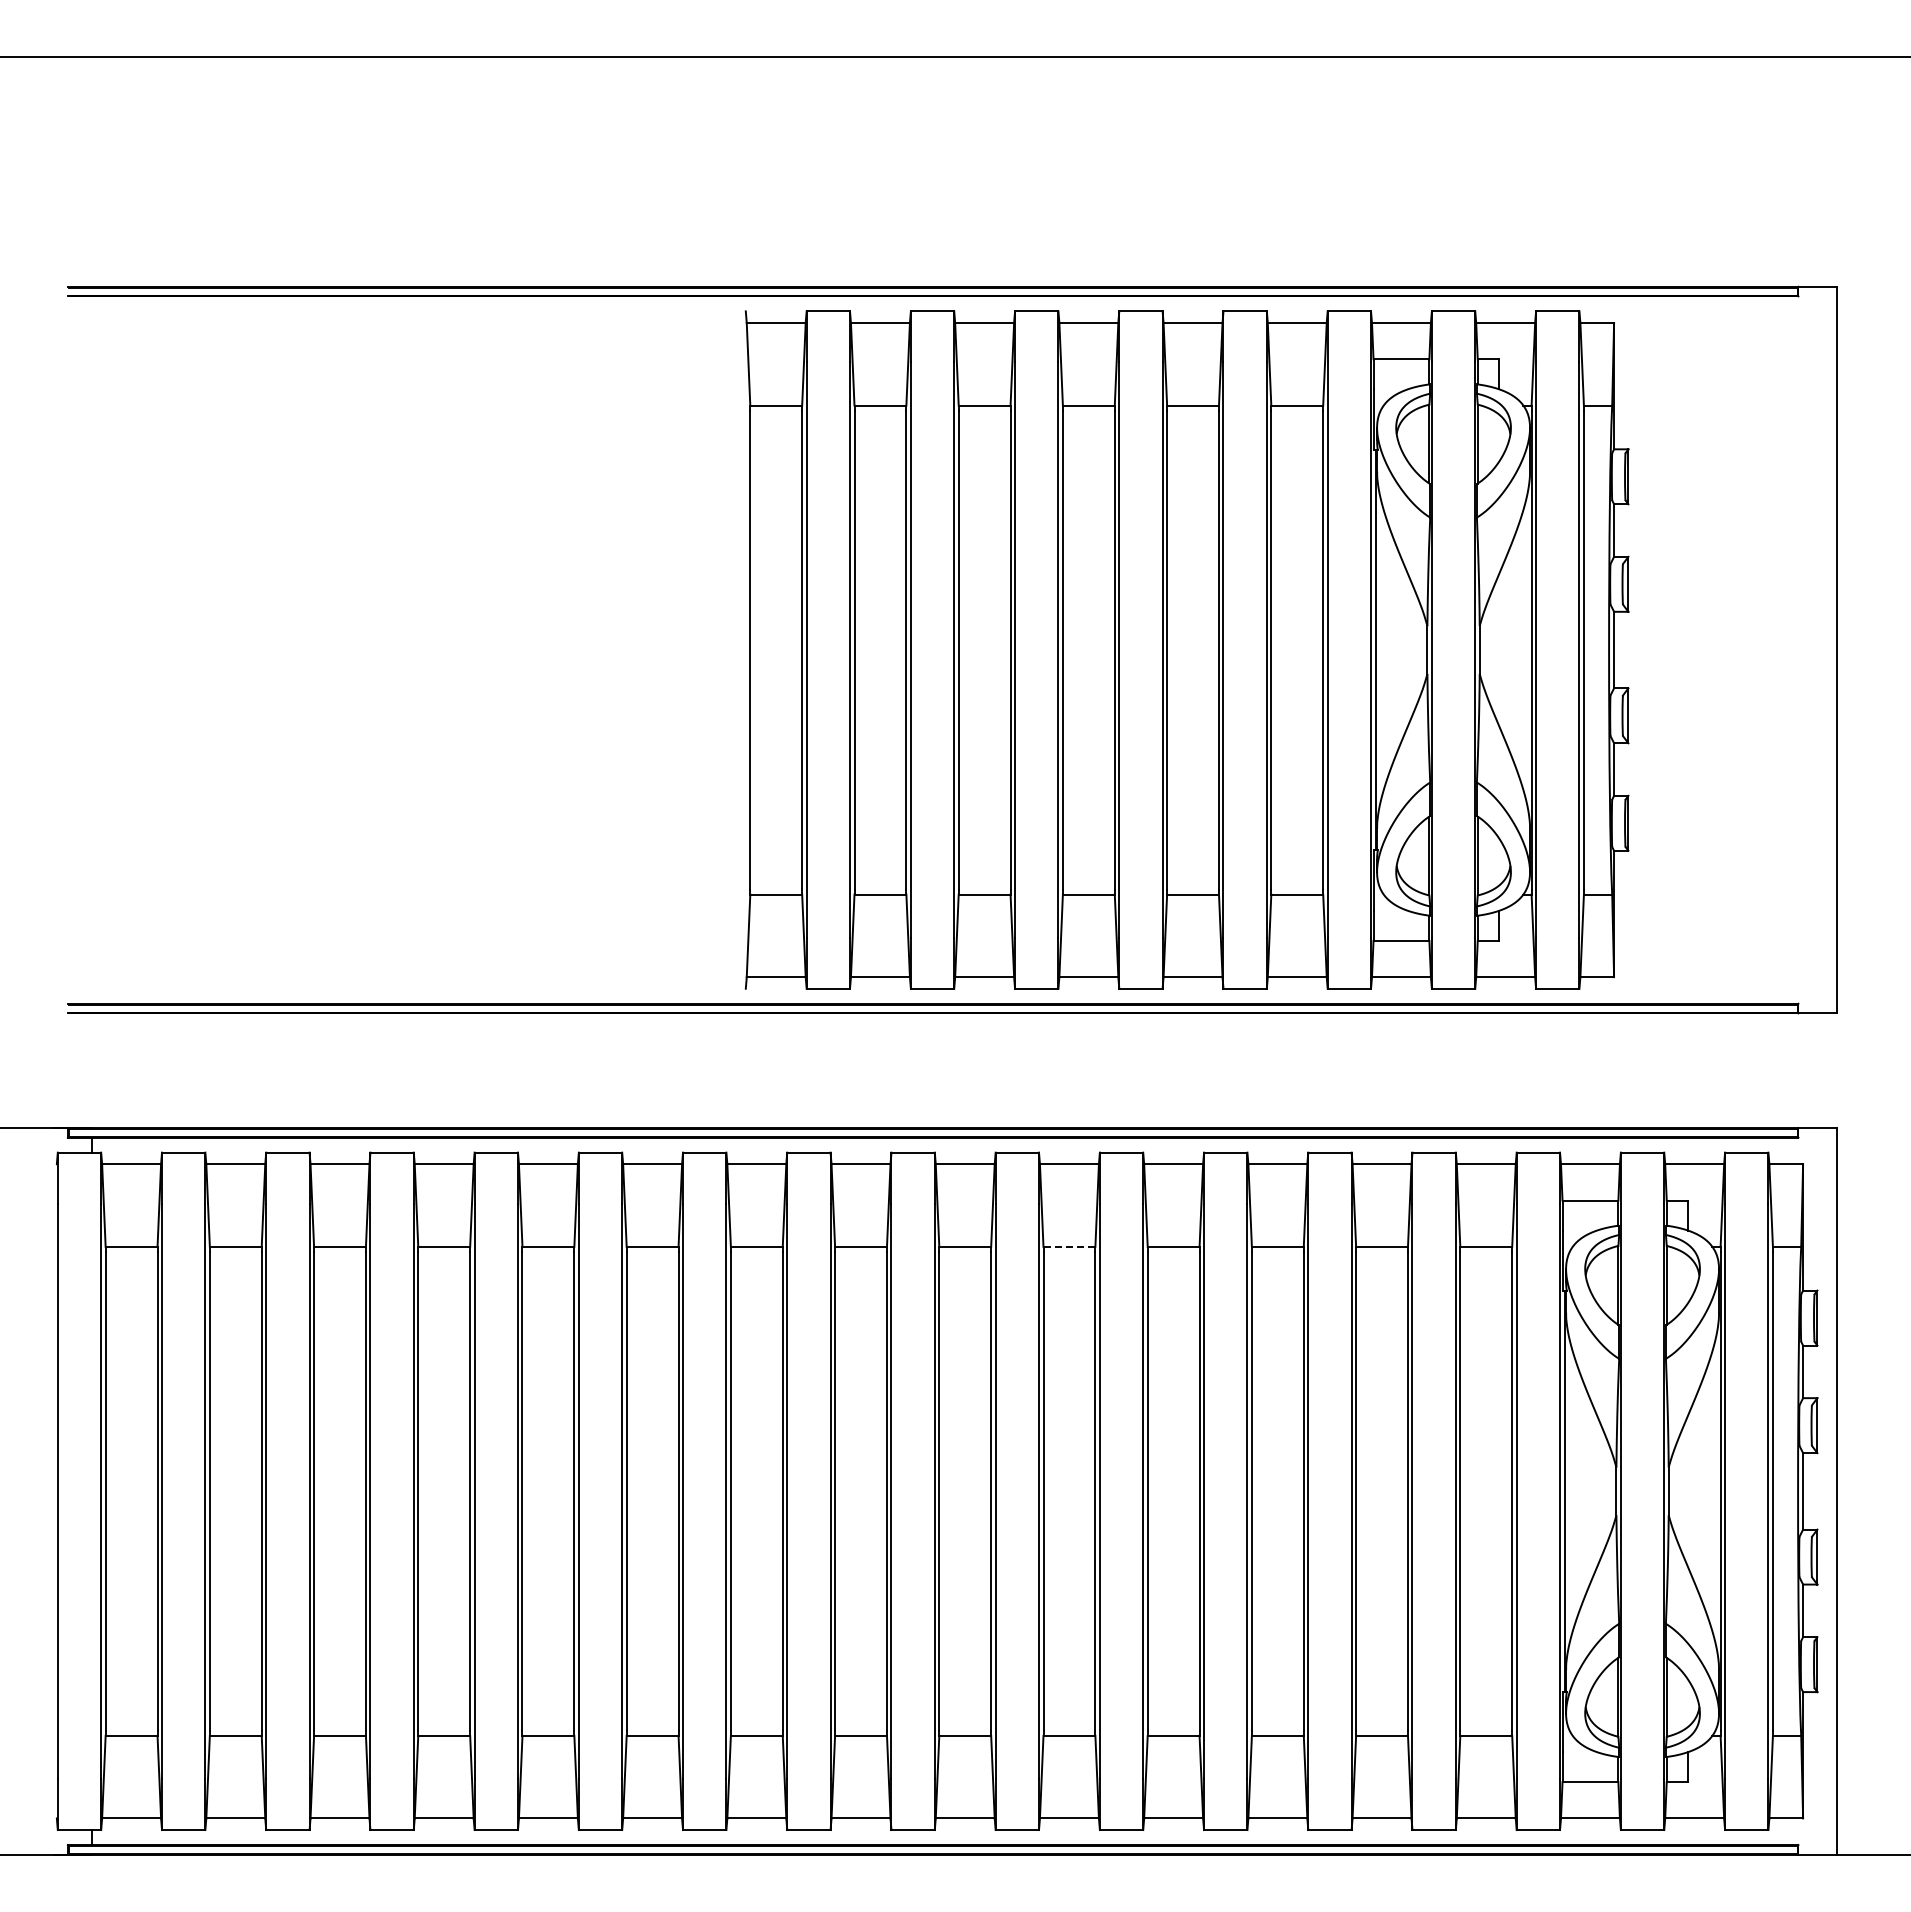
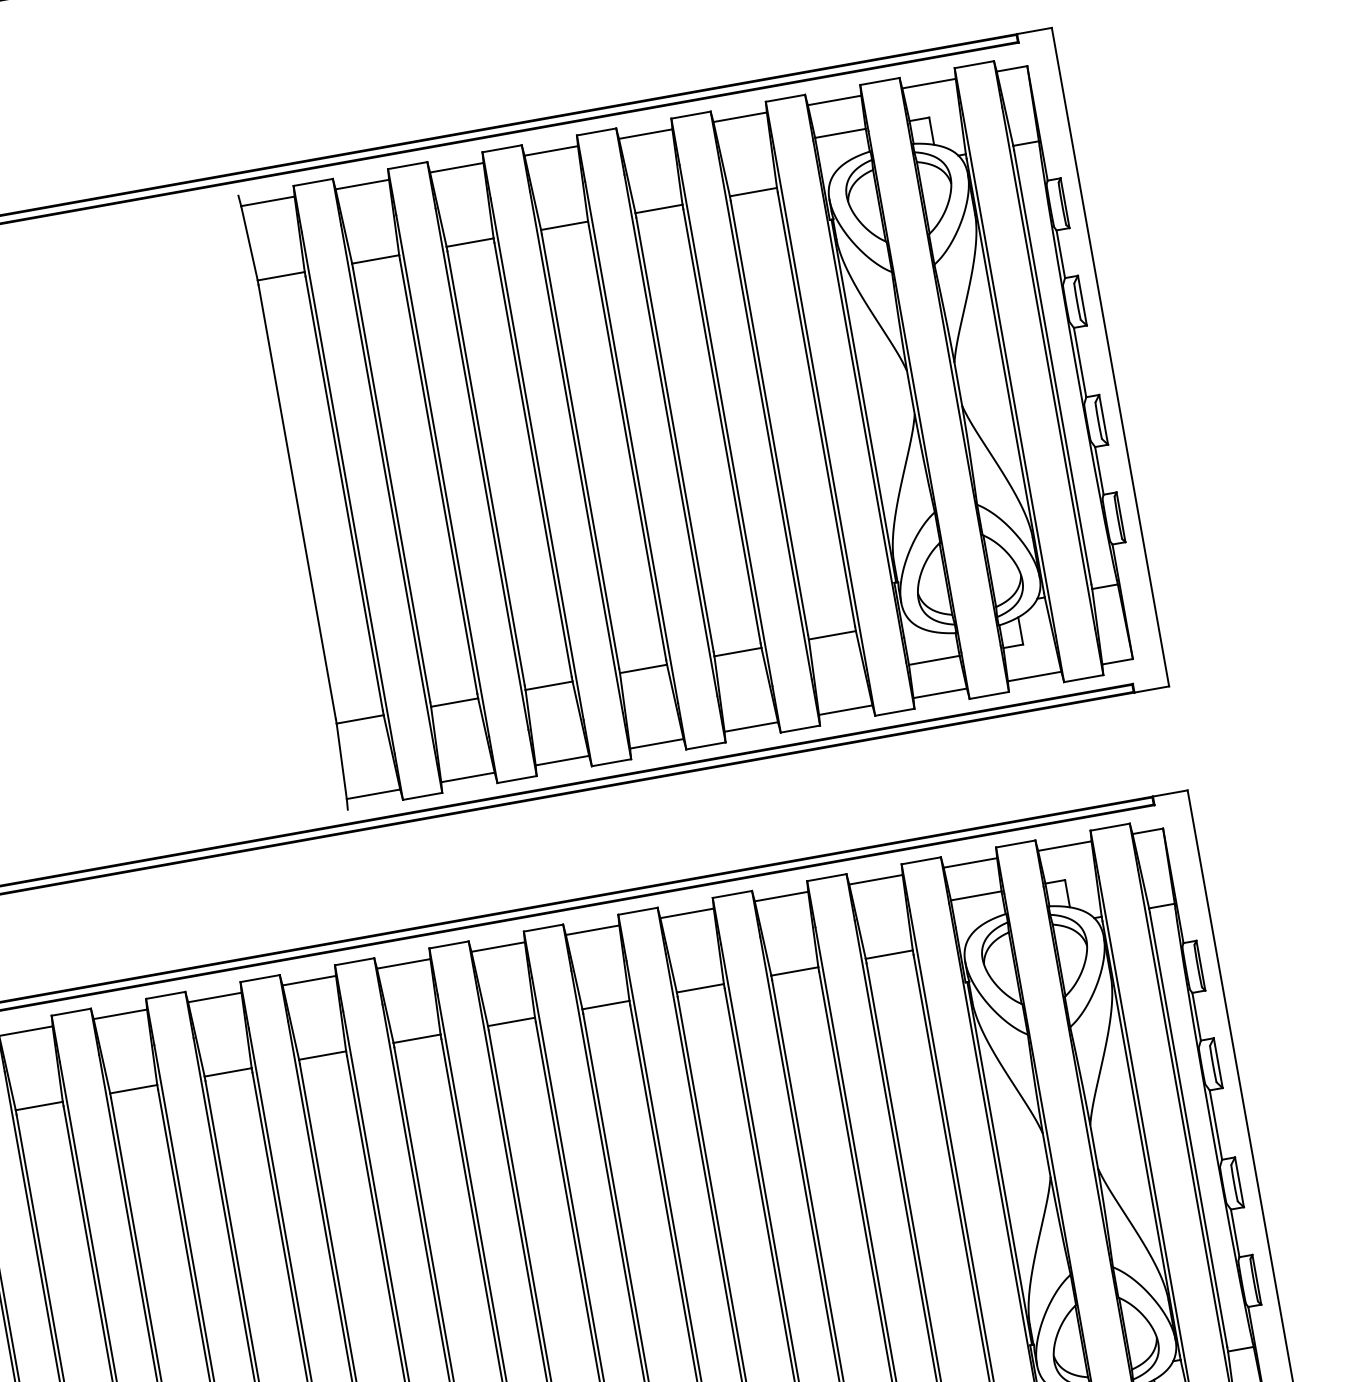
part: (1186, 649) -> (692, 431), moved
line: (1069, 1246) -> (511, 1021), dashed -> solid

